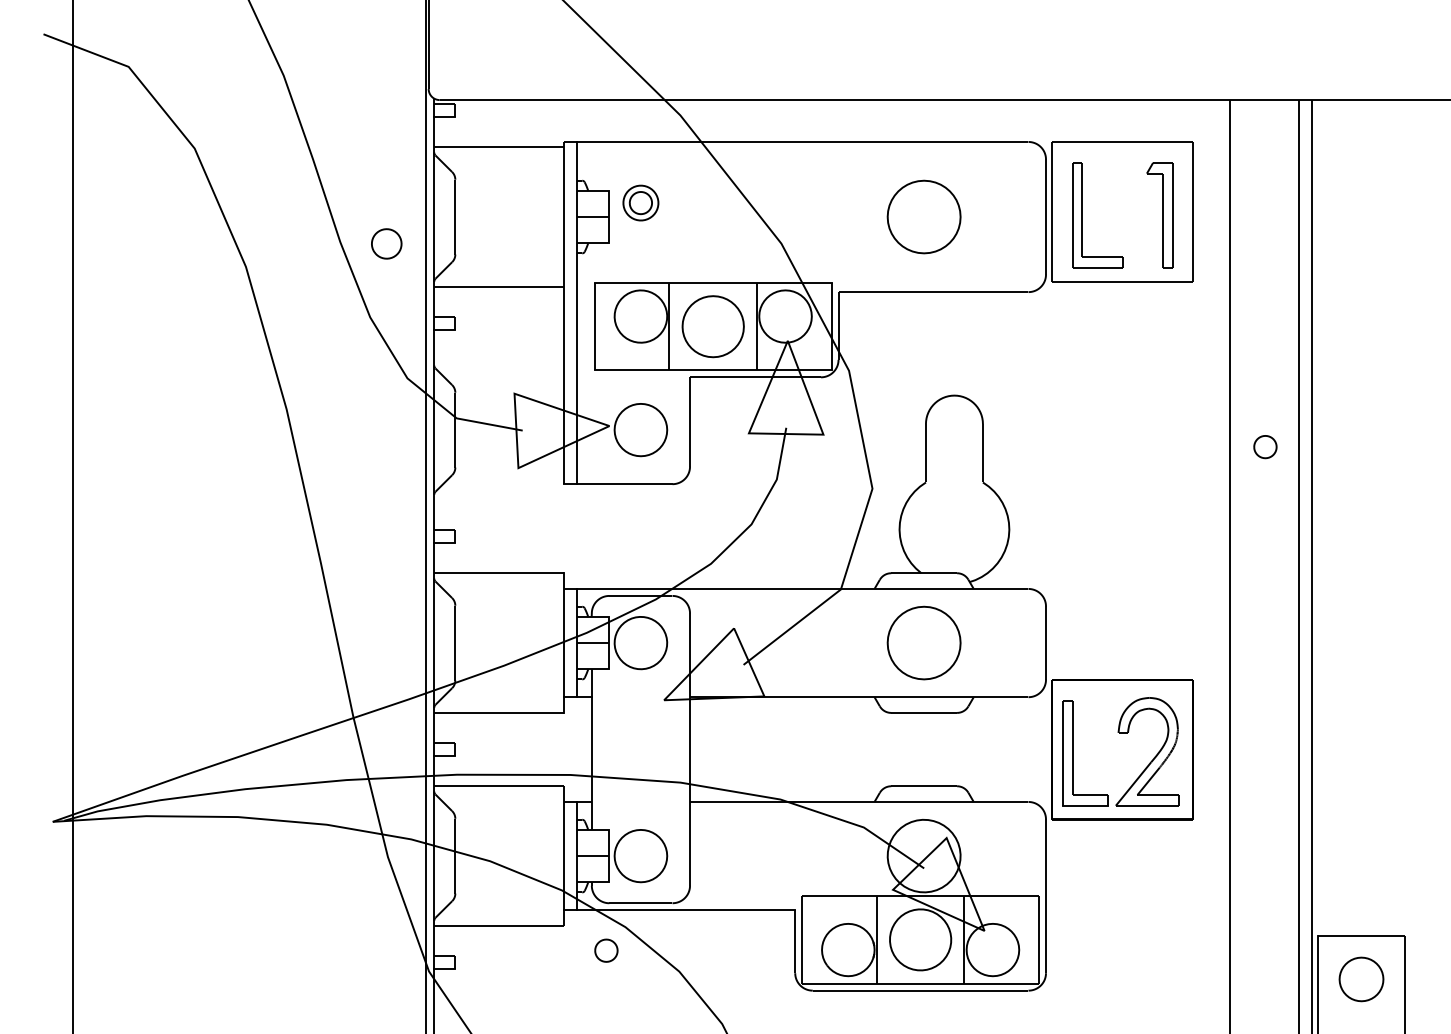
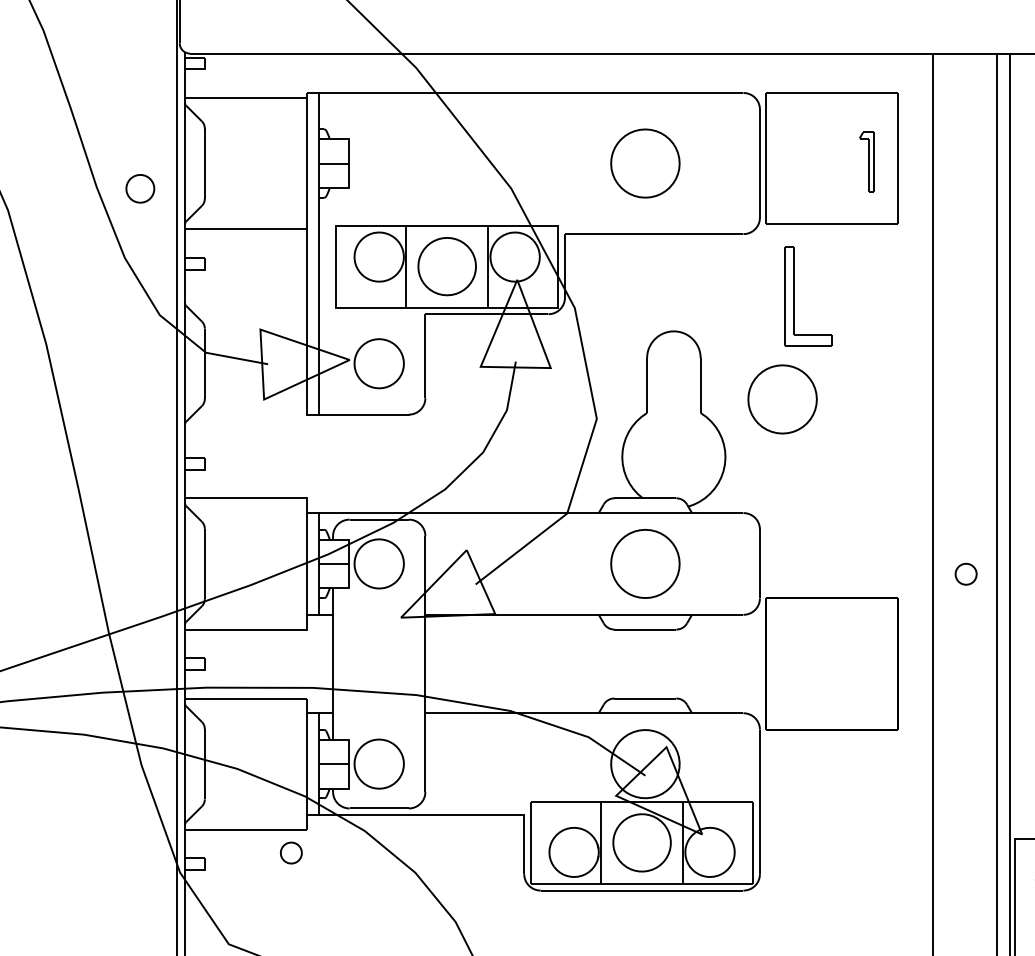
part: (640, 202) -> (378, 149), removed
part: (1082, 215) -> (794, 296), moved
part: (1159, 215) -> (866, 162), size x0.6
part: (1265, 447) -> (966, 574), moved
part: (1069, 467) -> (782, 398), added
part: (1120, 733) -> (829, 648), removed
part: (606, 950) -> (291, 852), moved

